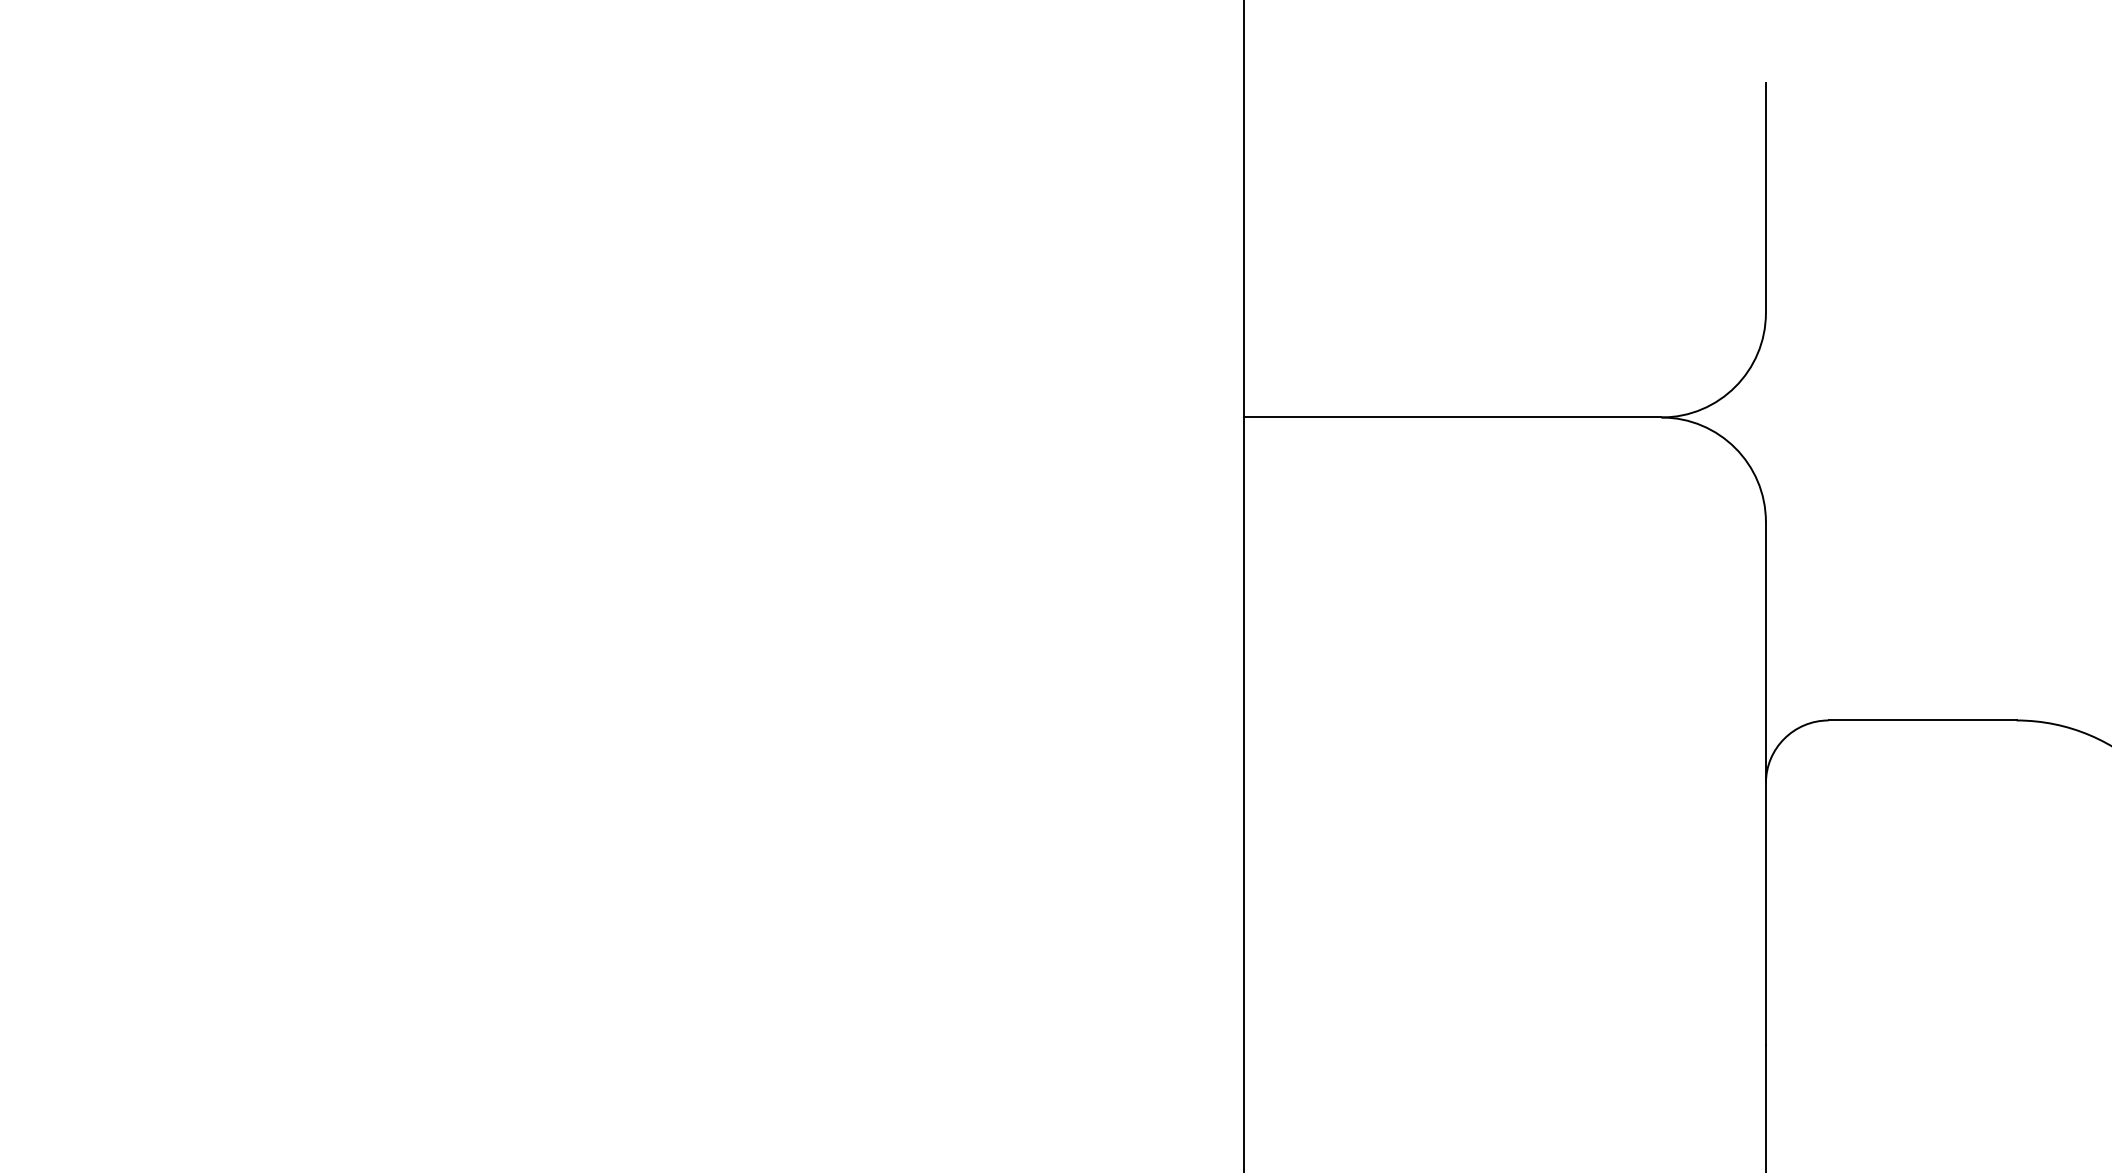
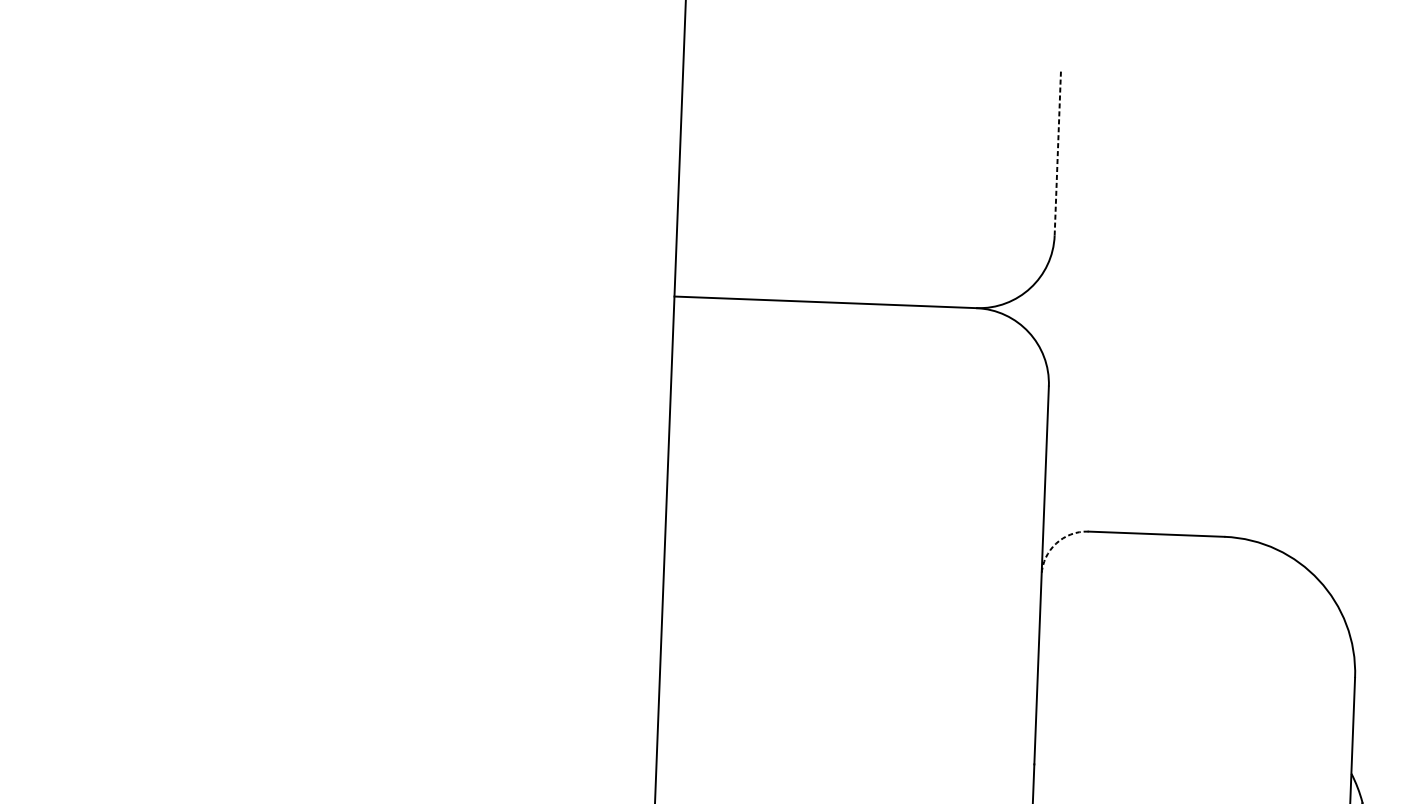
line: (1765, 198) -> (1057, 152), solid -> dashed
arc: (1784, 738) -> (1056, 543), solid -> dashed

